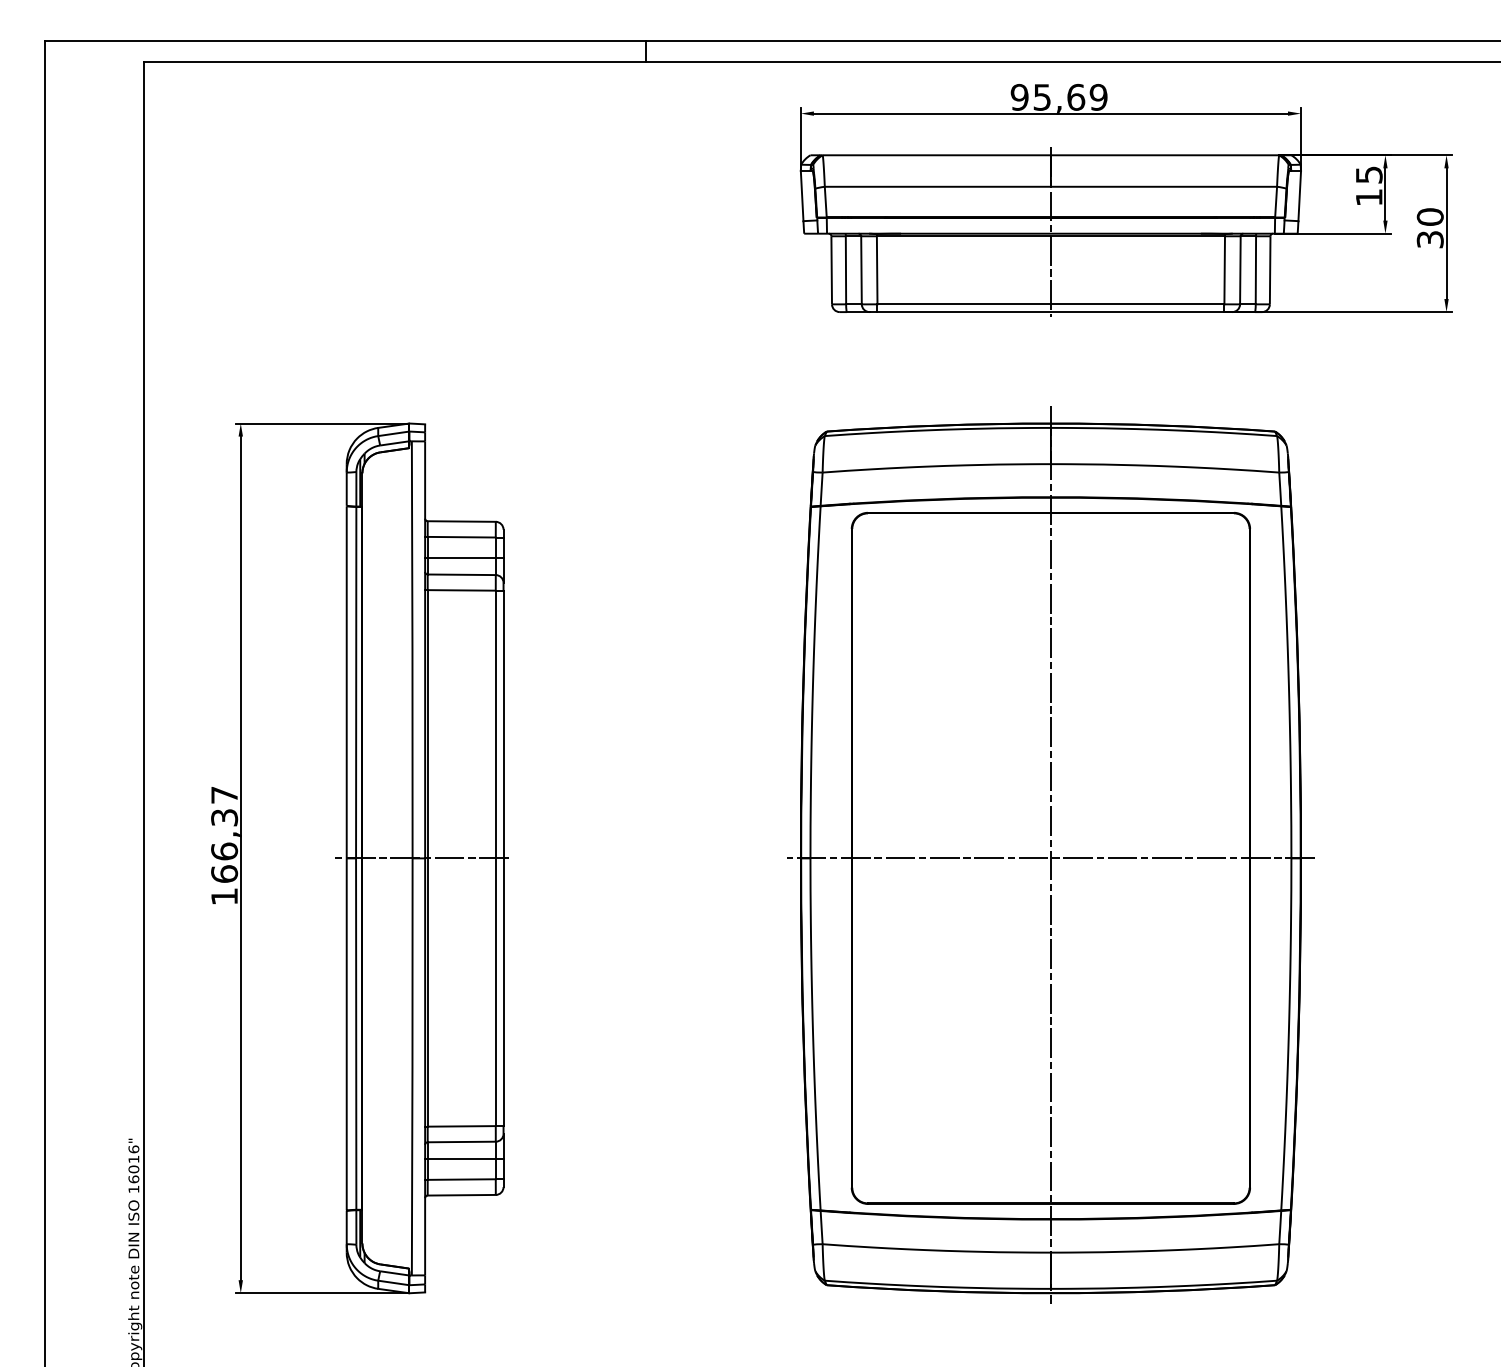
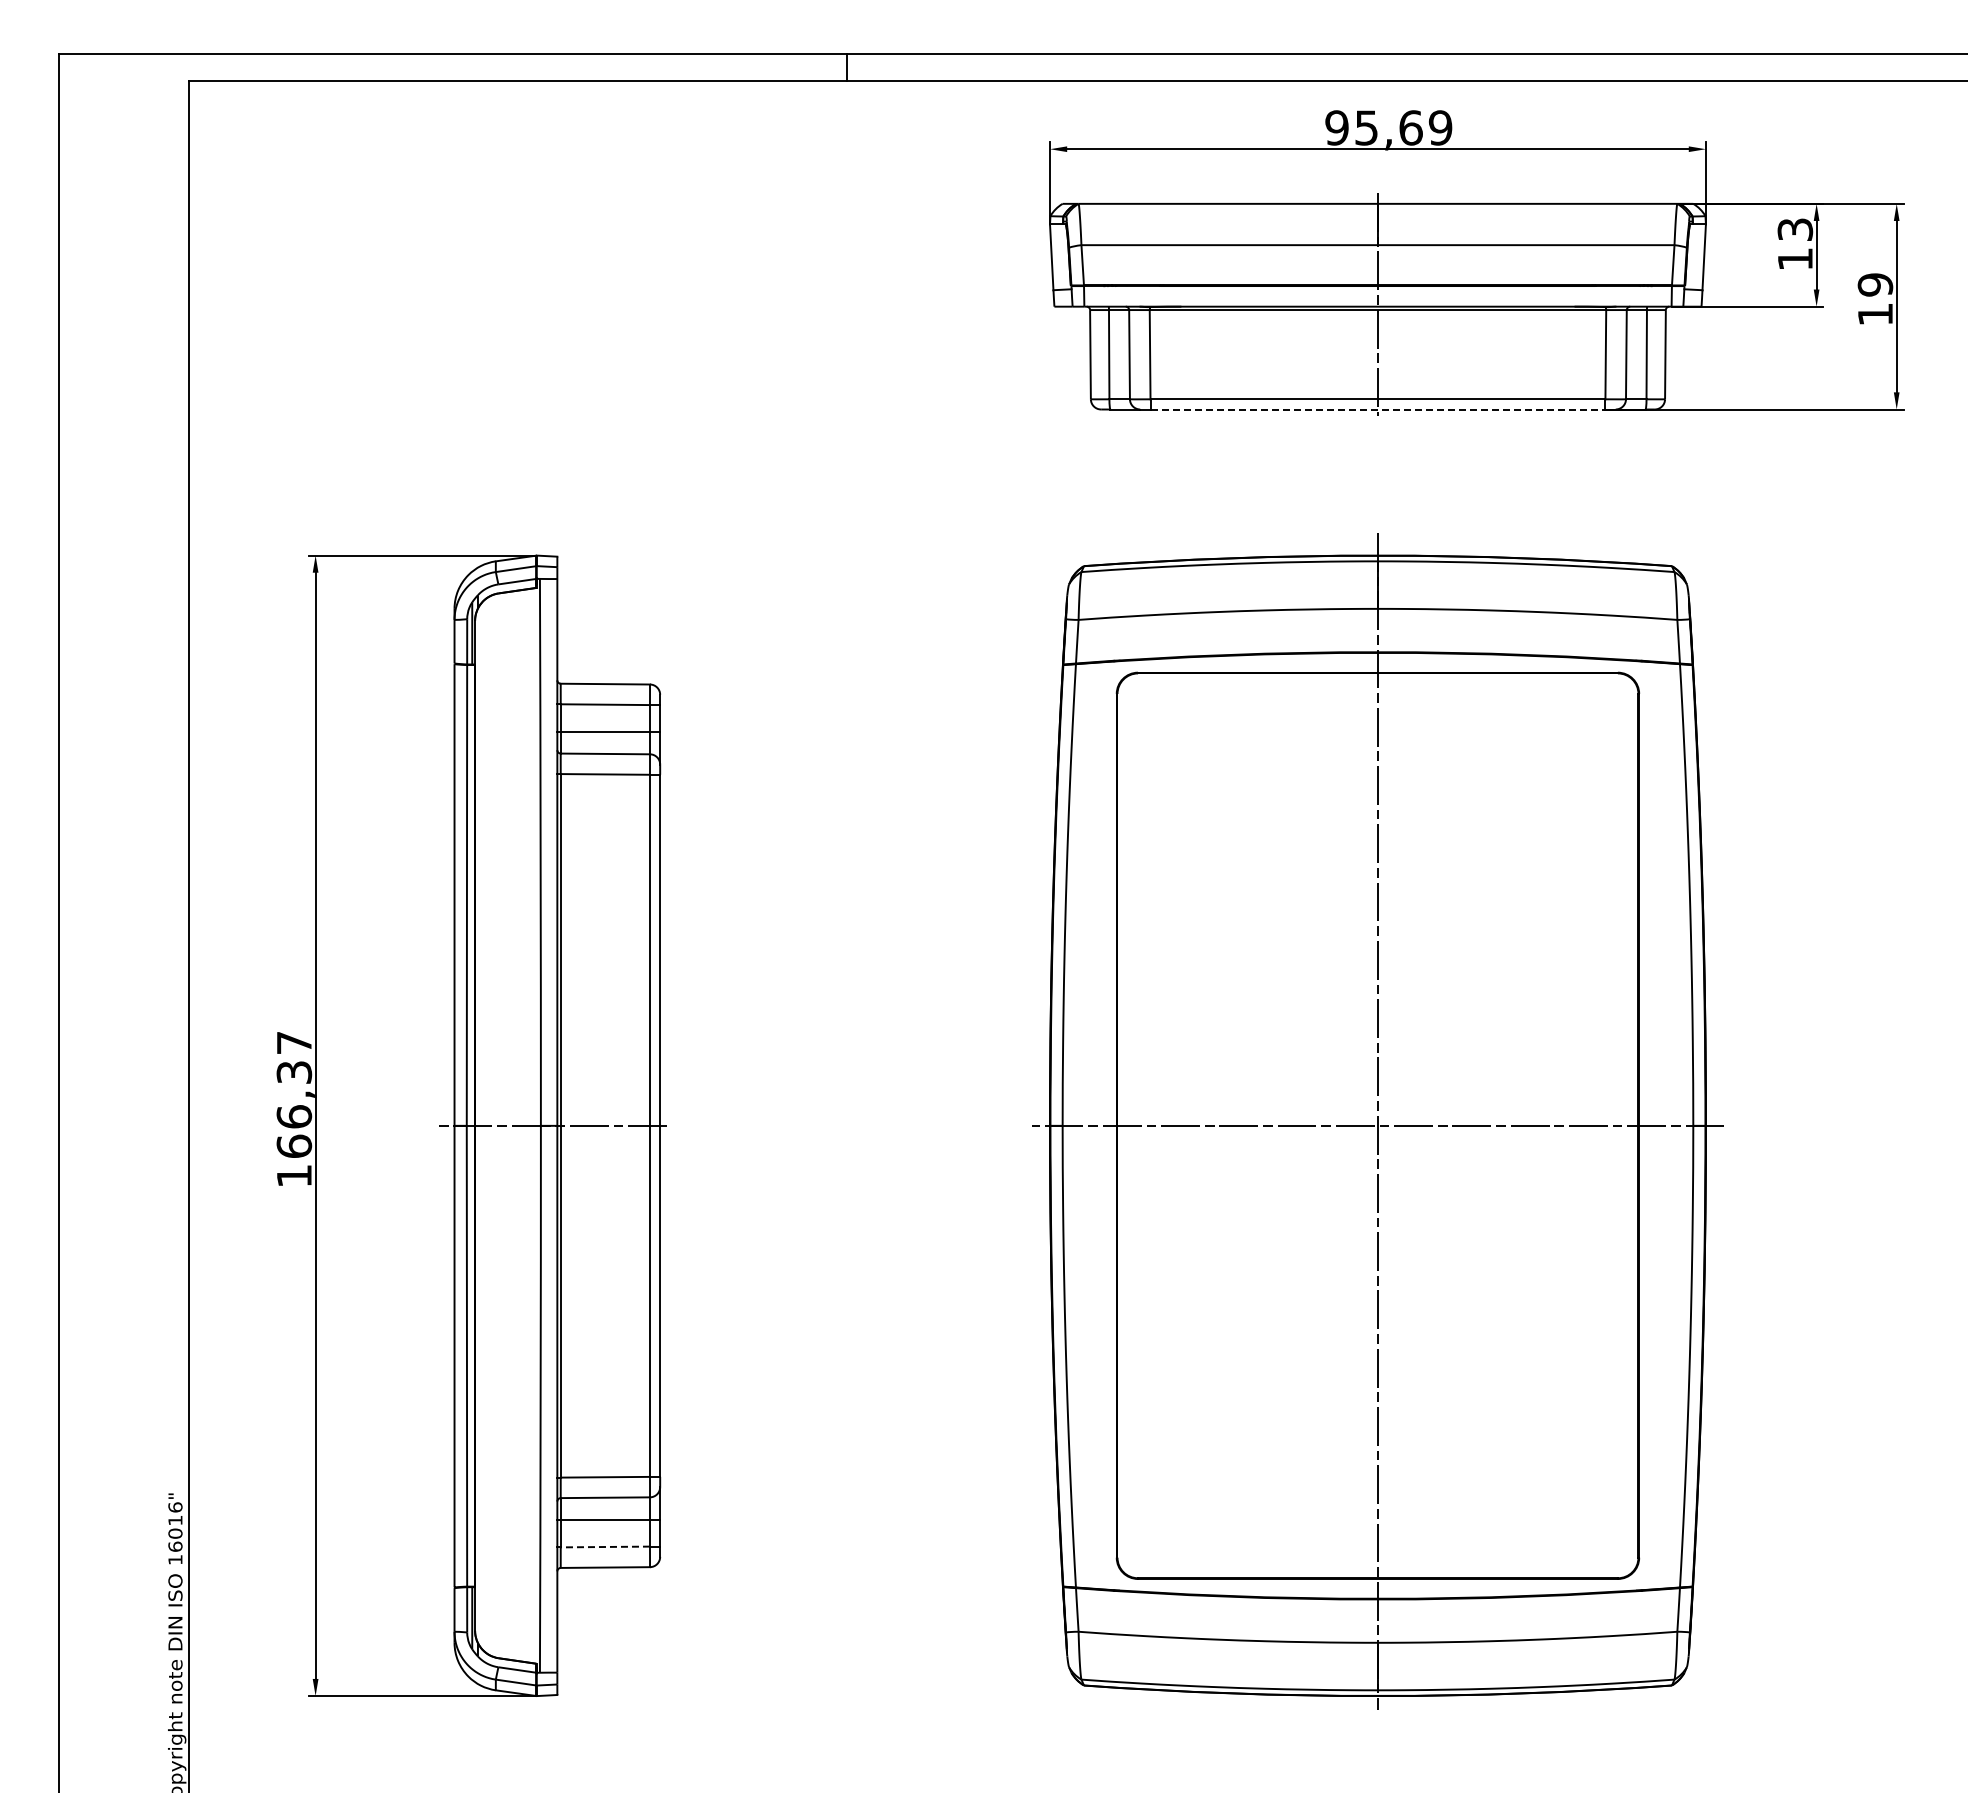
text: (1368, 174) -> (1794, 229), 15 -> 13
text: (1430, 228) -> (1875, 299), 30 -> 19
line: (1051, 312) -> (1378, 409), solid -> dashed
line: (461, 1179) -> (605, 1546), solid -> dashed

